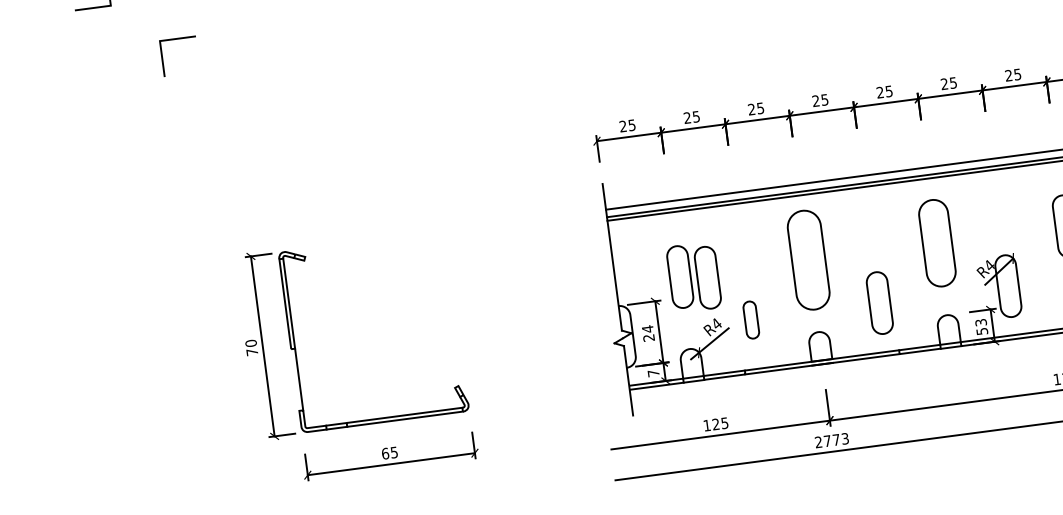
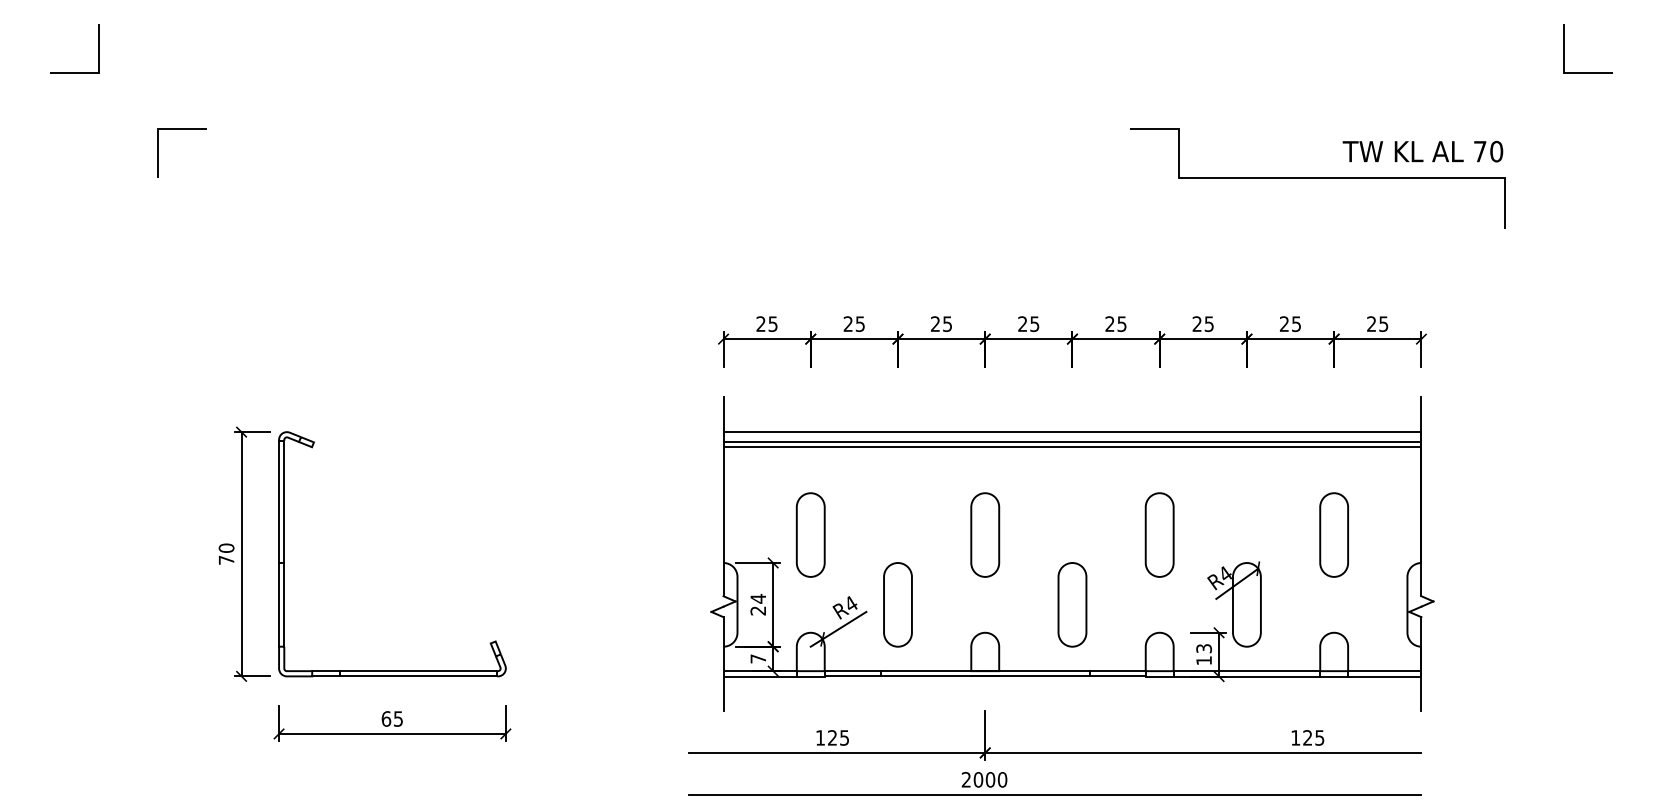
part: (937, 242) -> (1159, 534), size x0.71
part: (808, 259) -> (985, 534), size x0.62
part: (707, 277) -> (847, 540), removed
part: (750, 319) -> (897, 604), size x1.67
text: (981, 331) -> (1203, 660), 53 -> 13
line: (295, 379) -> (279, 604), added
text: (836, 439) -> (990, 779), 2773 -> 2000

